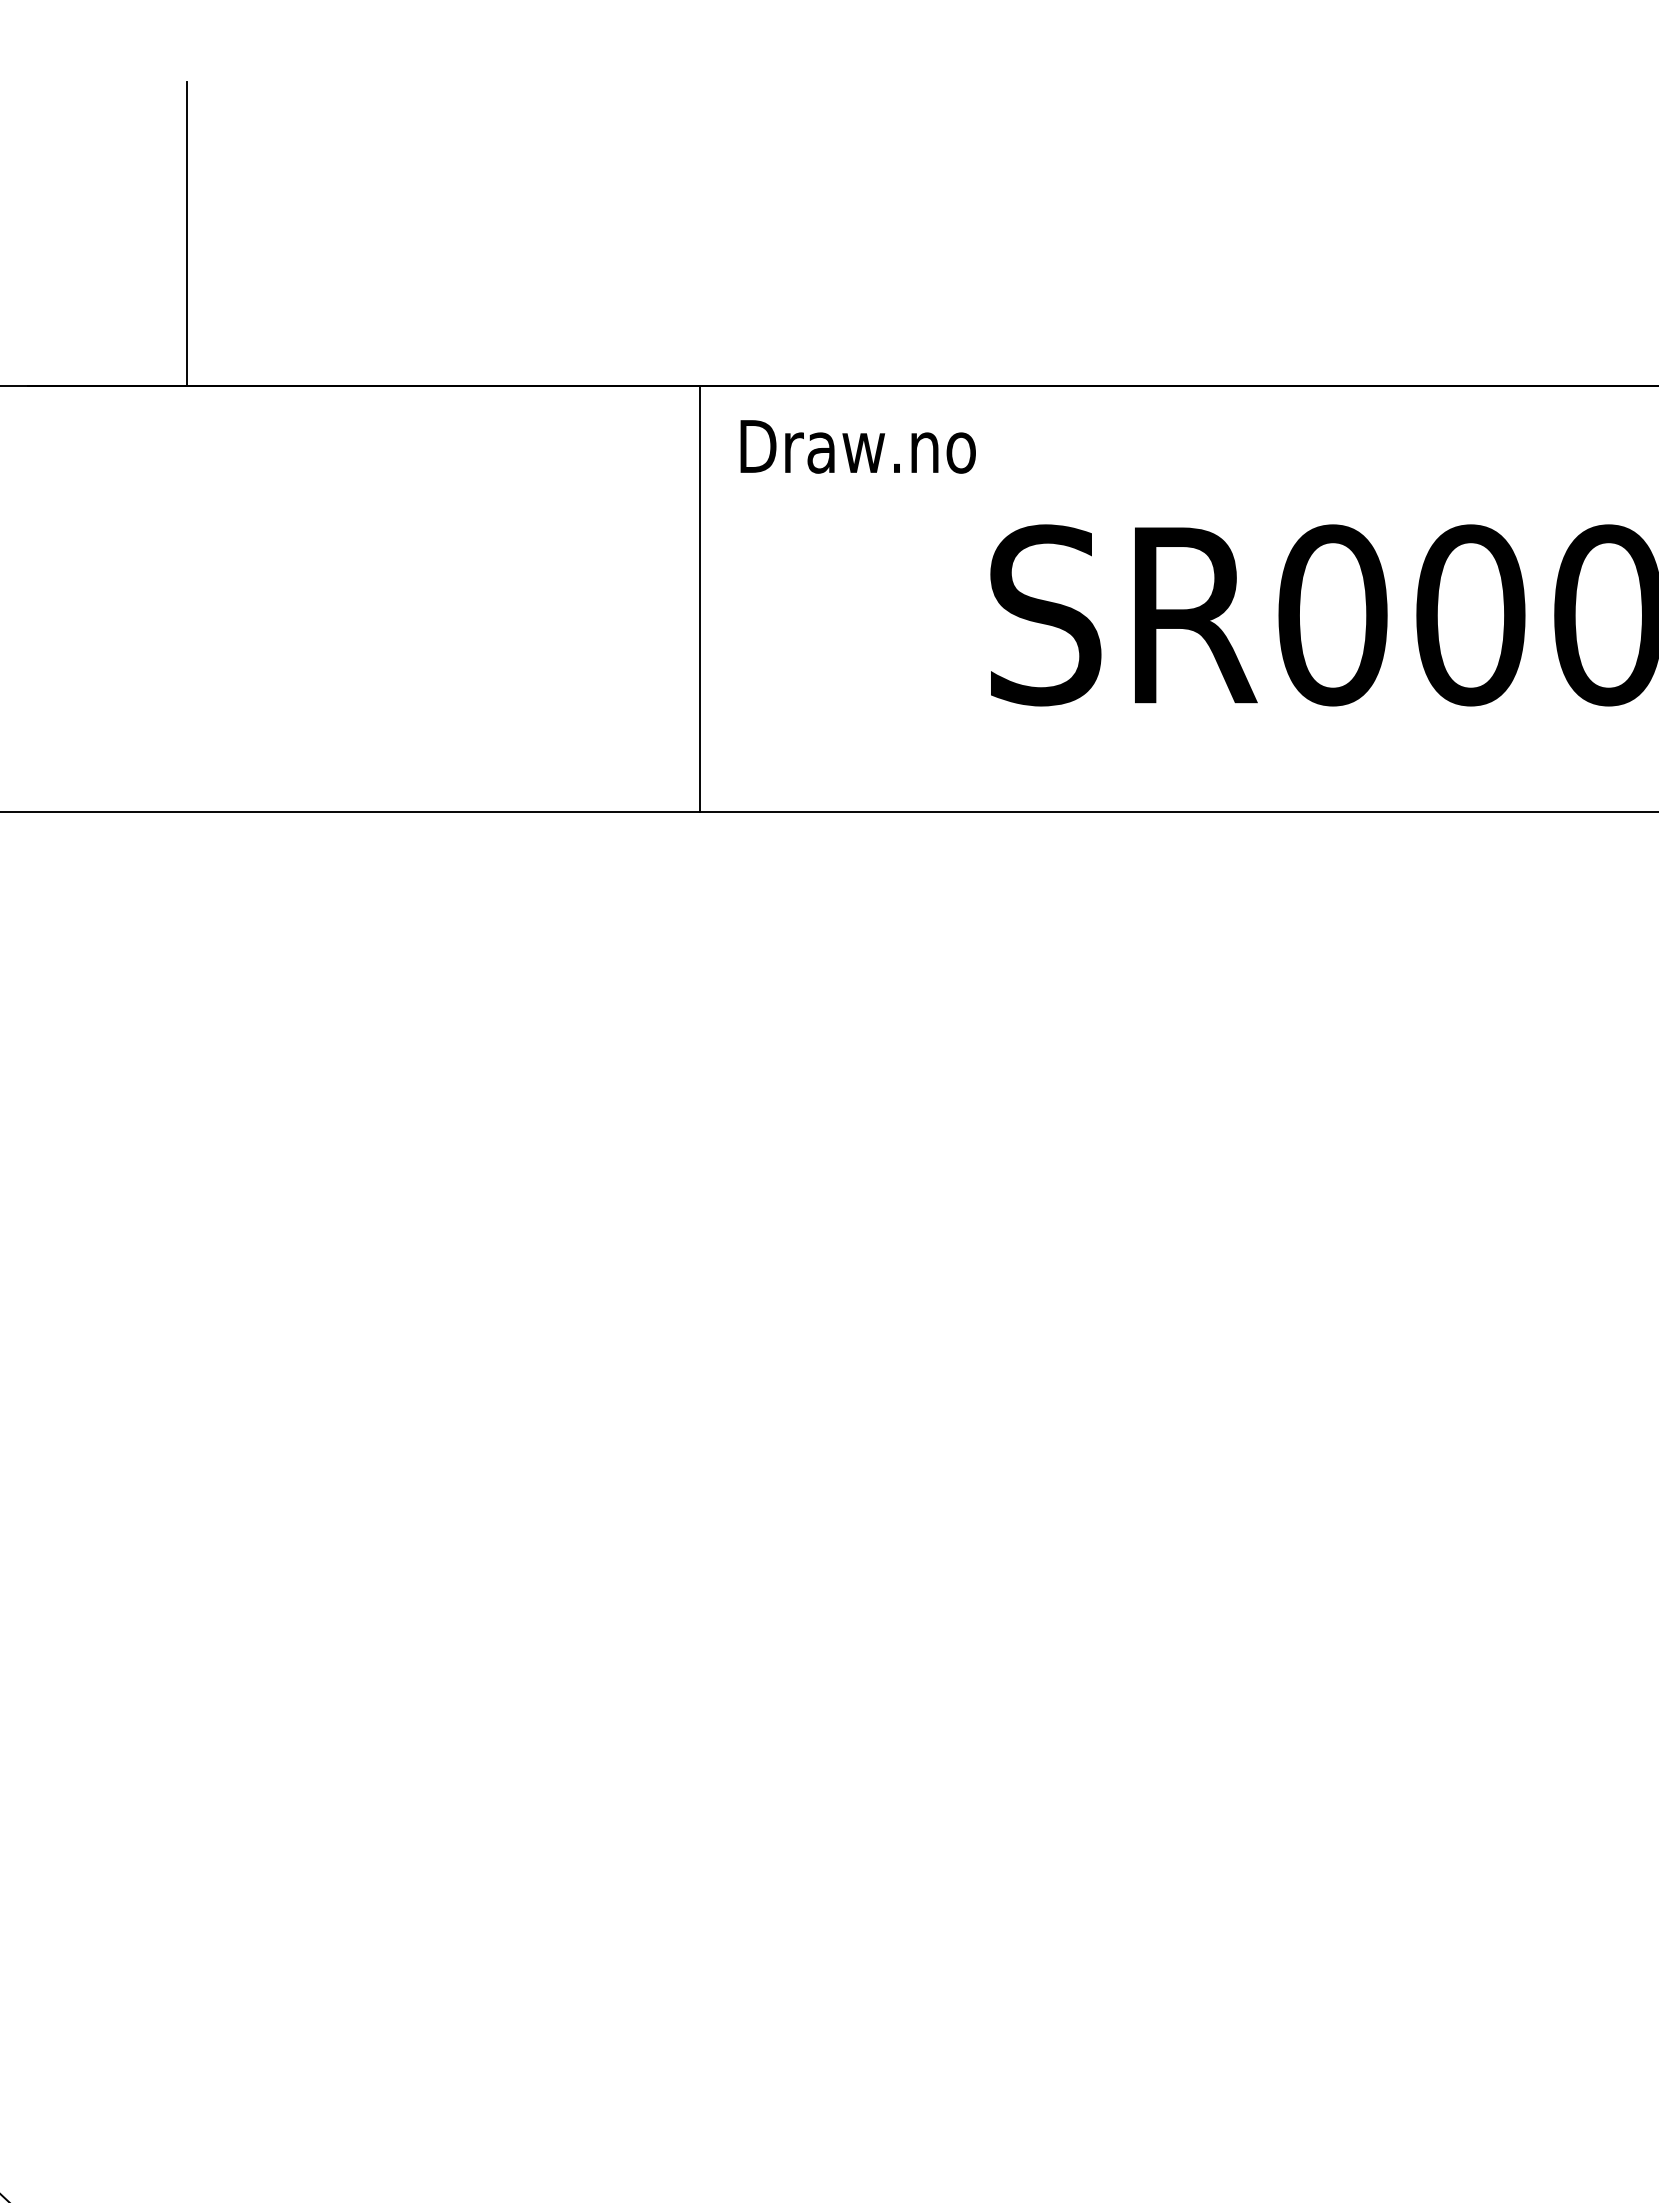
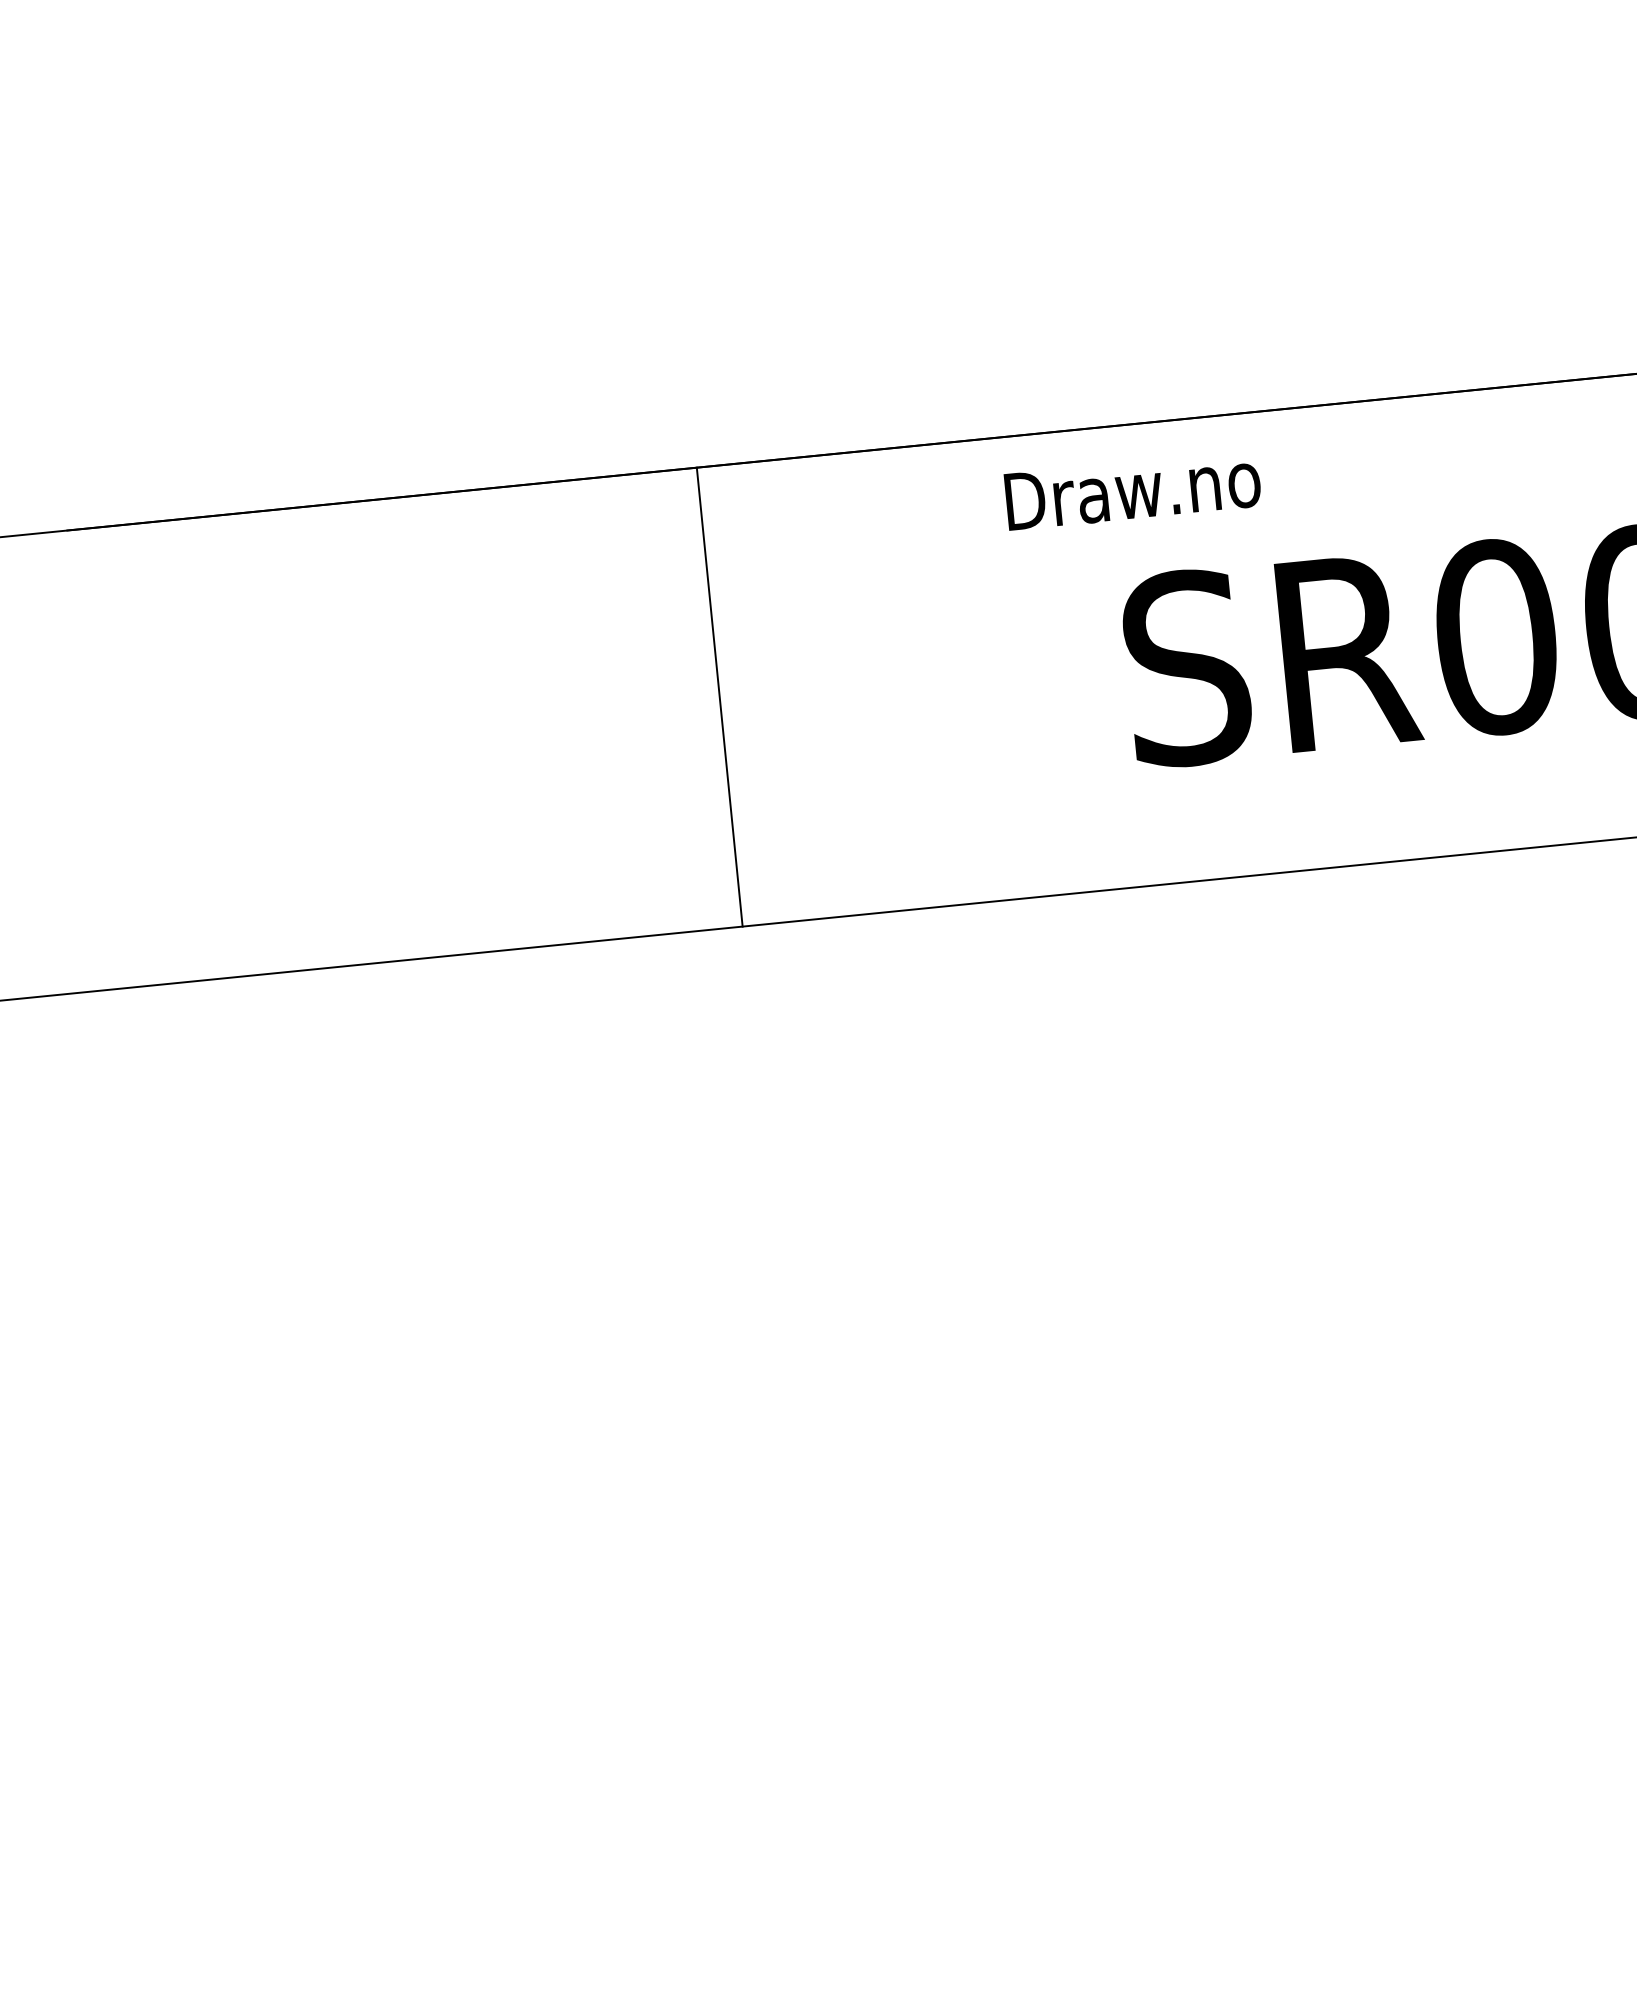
line: (186, 233) -> (221, 349), removed
text: (857, 446) -> (1132, 490), moved
line: (700, 599) -> (720, 697), moved

